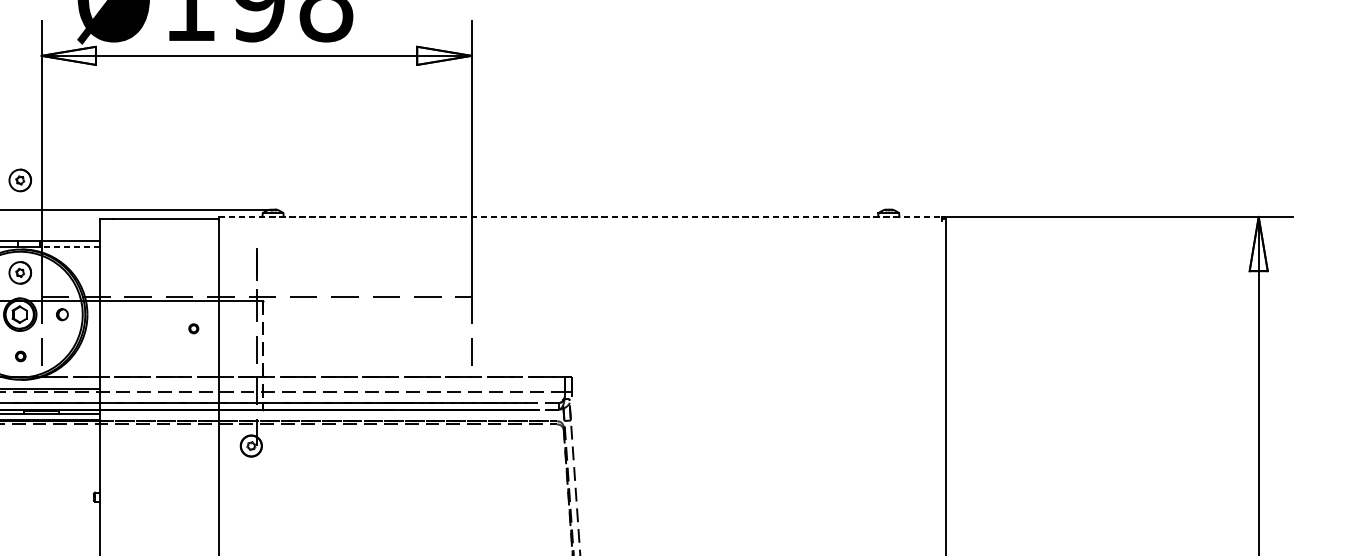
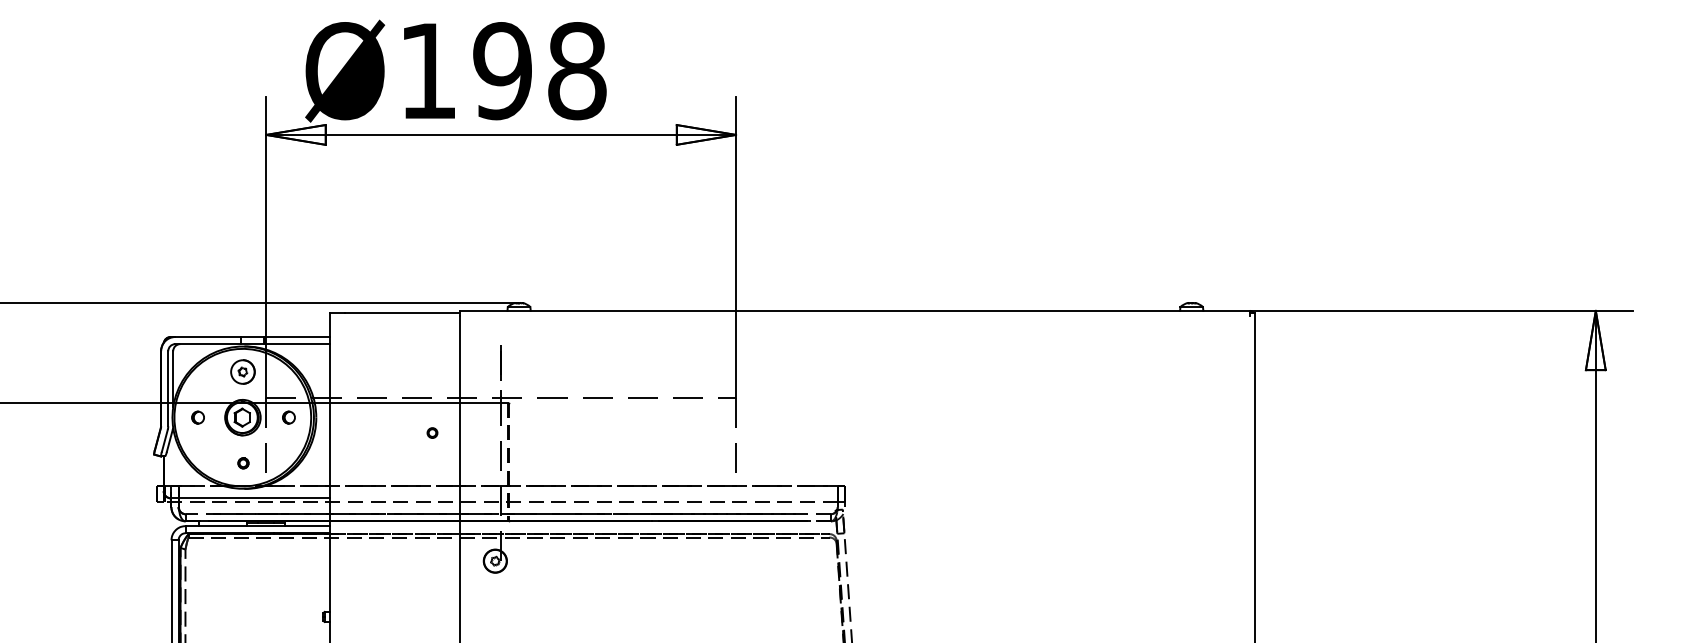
part: (19, 179) -> (242, 270), removed
line: (581, 216) -> (855, 310), dashed -> solid
line: (70, 247) -> (297, 344), dashed -> solid

